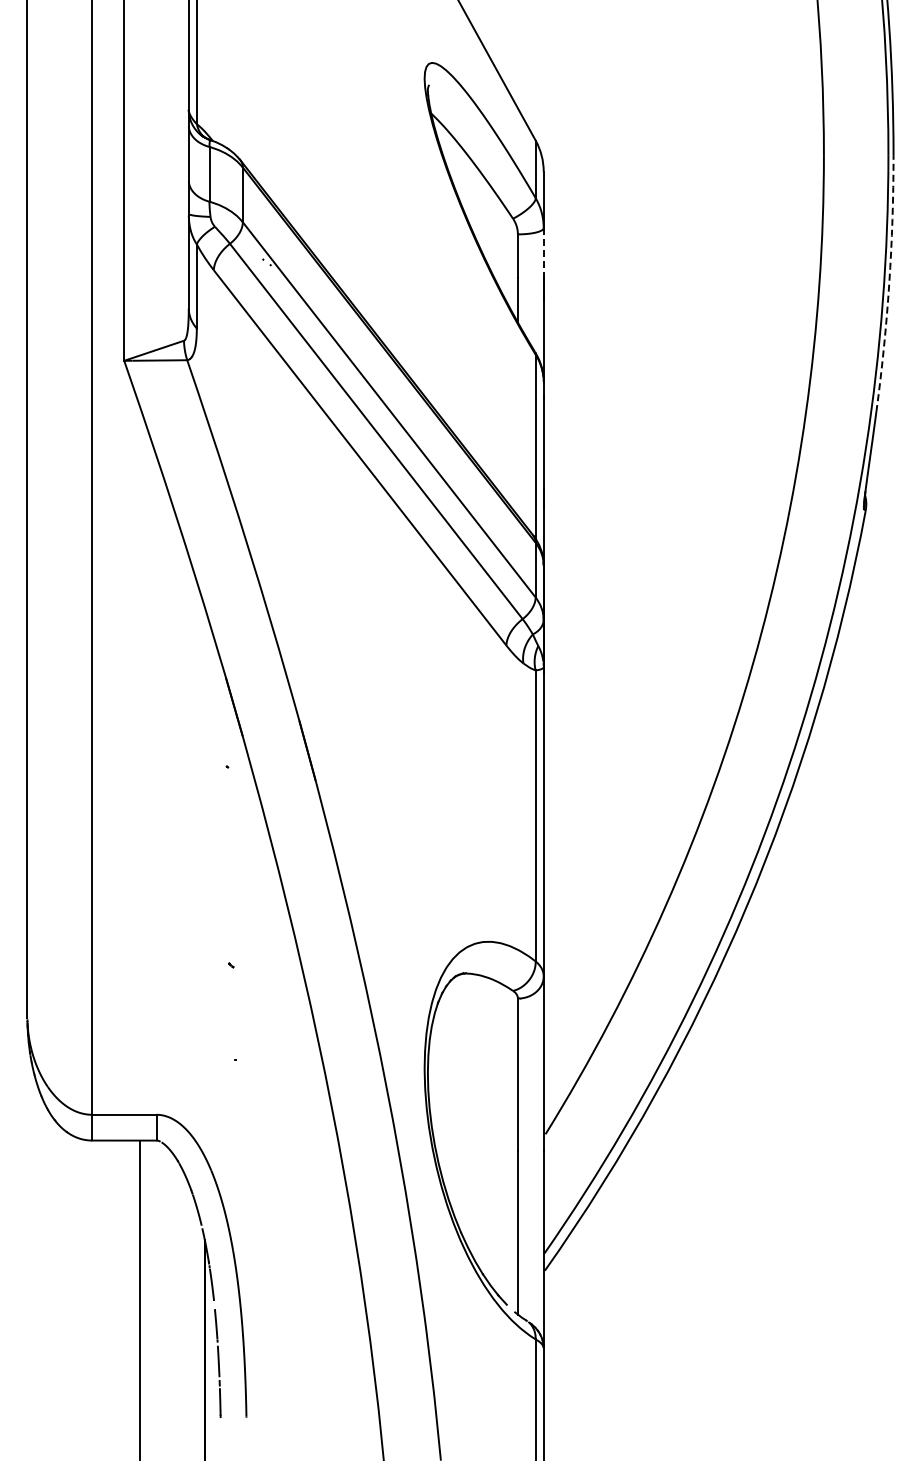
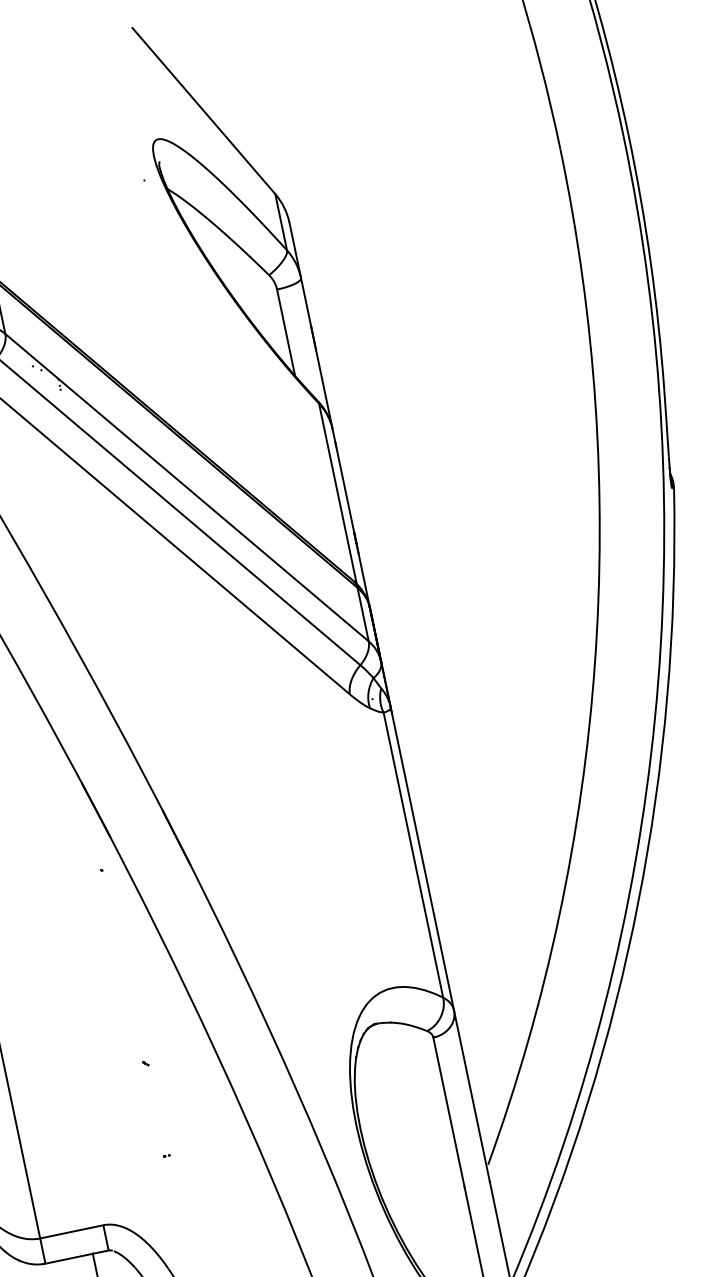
line: (543, 252) -> (305, 302), dashed -> solid
arc: (889, 283) -> (650, 261), dashed -> solid

